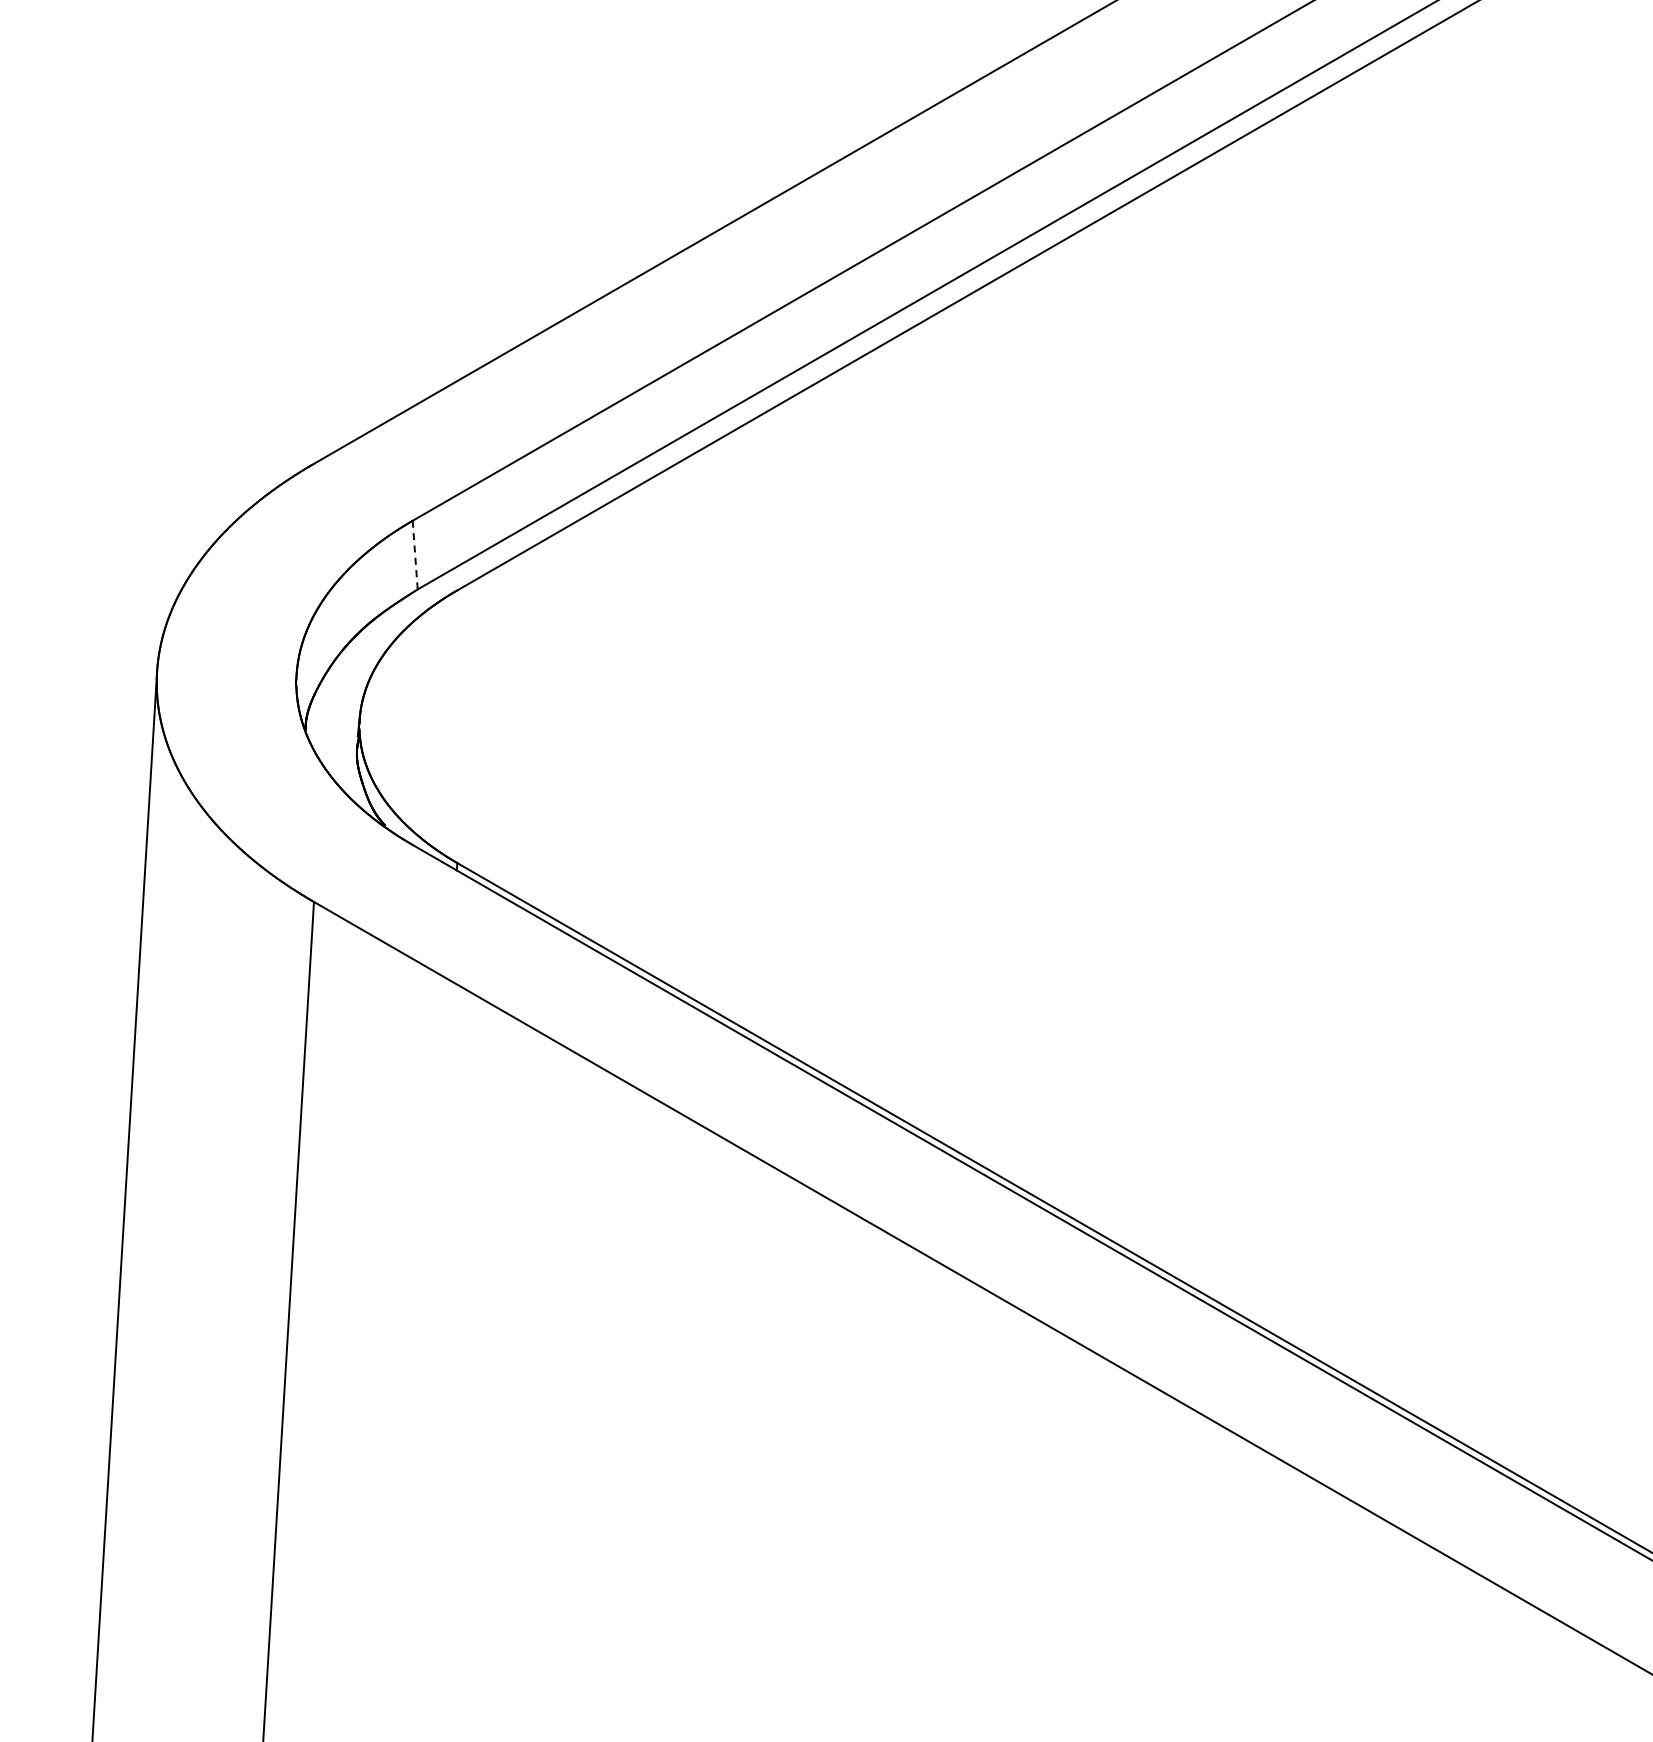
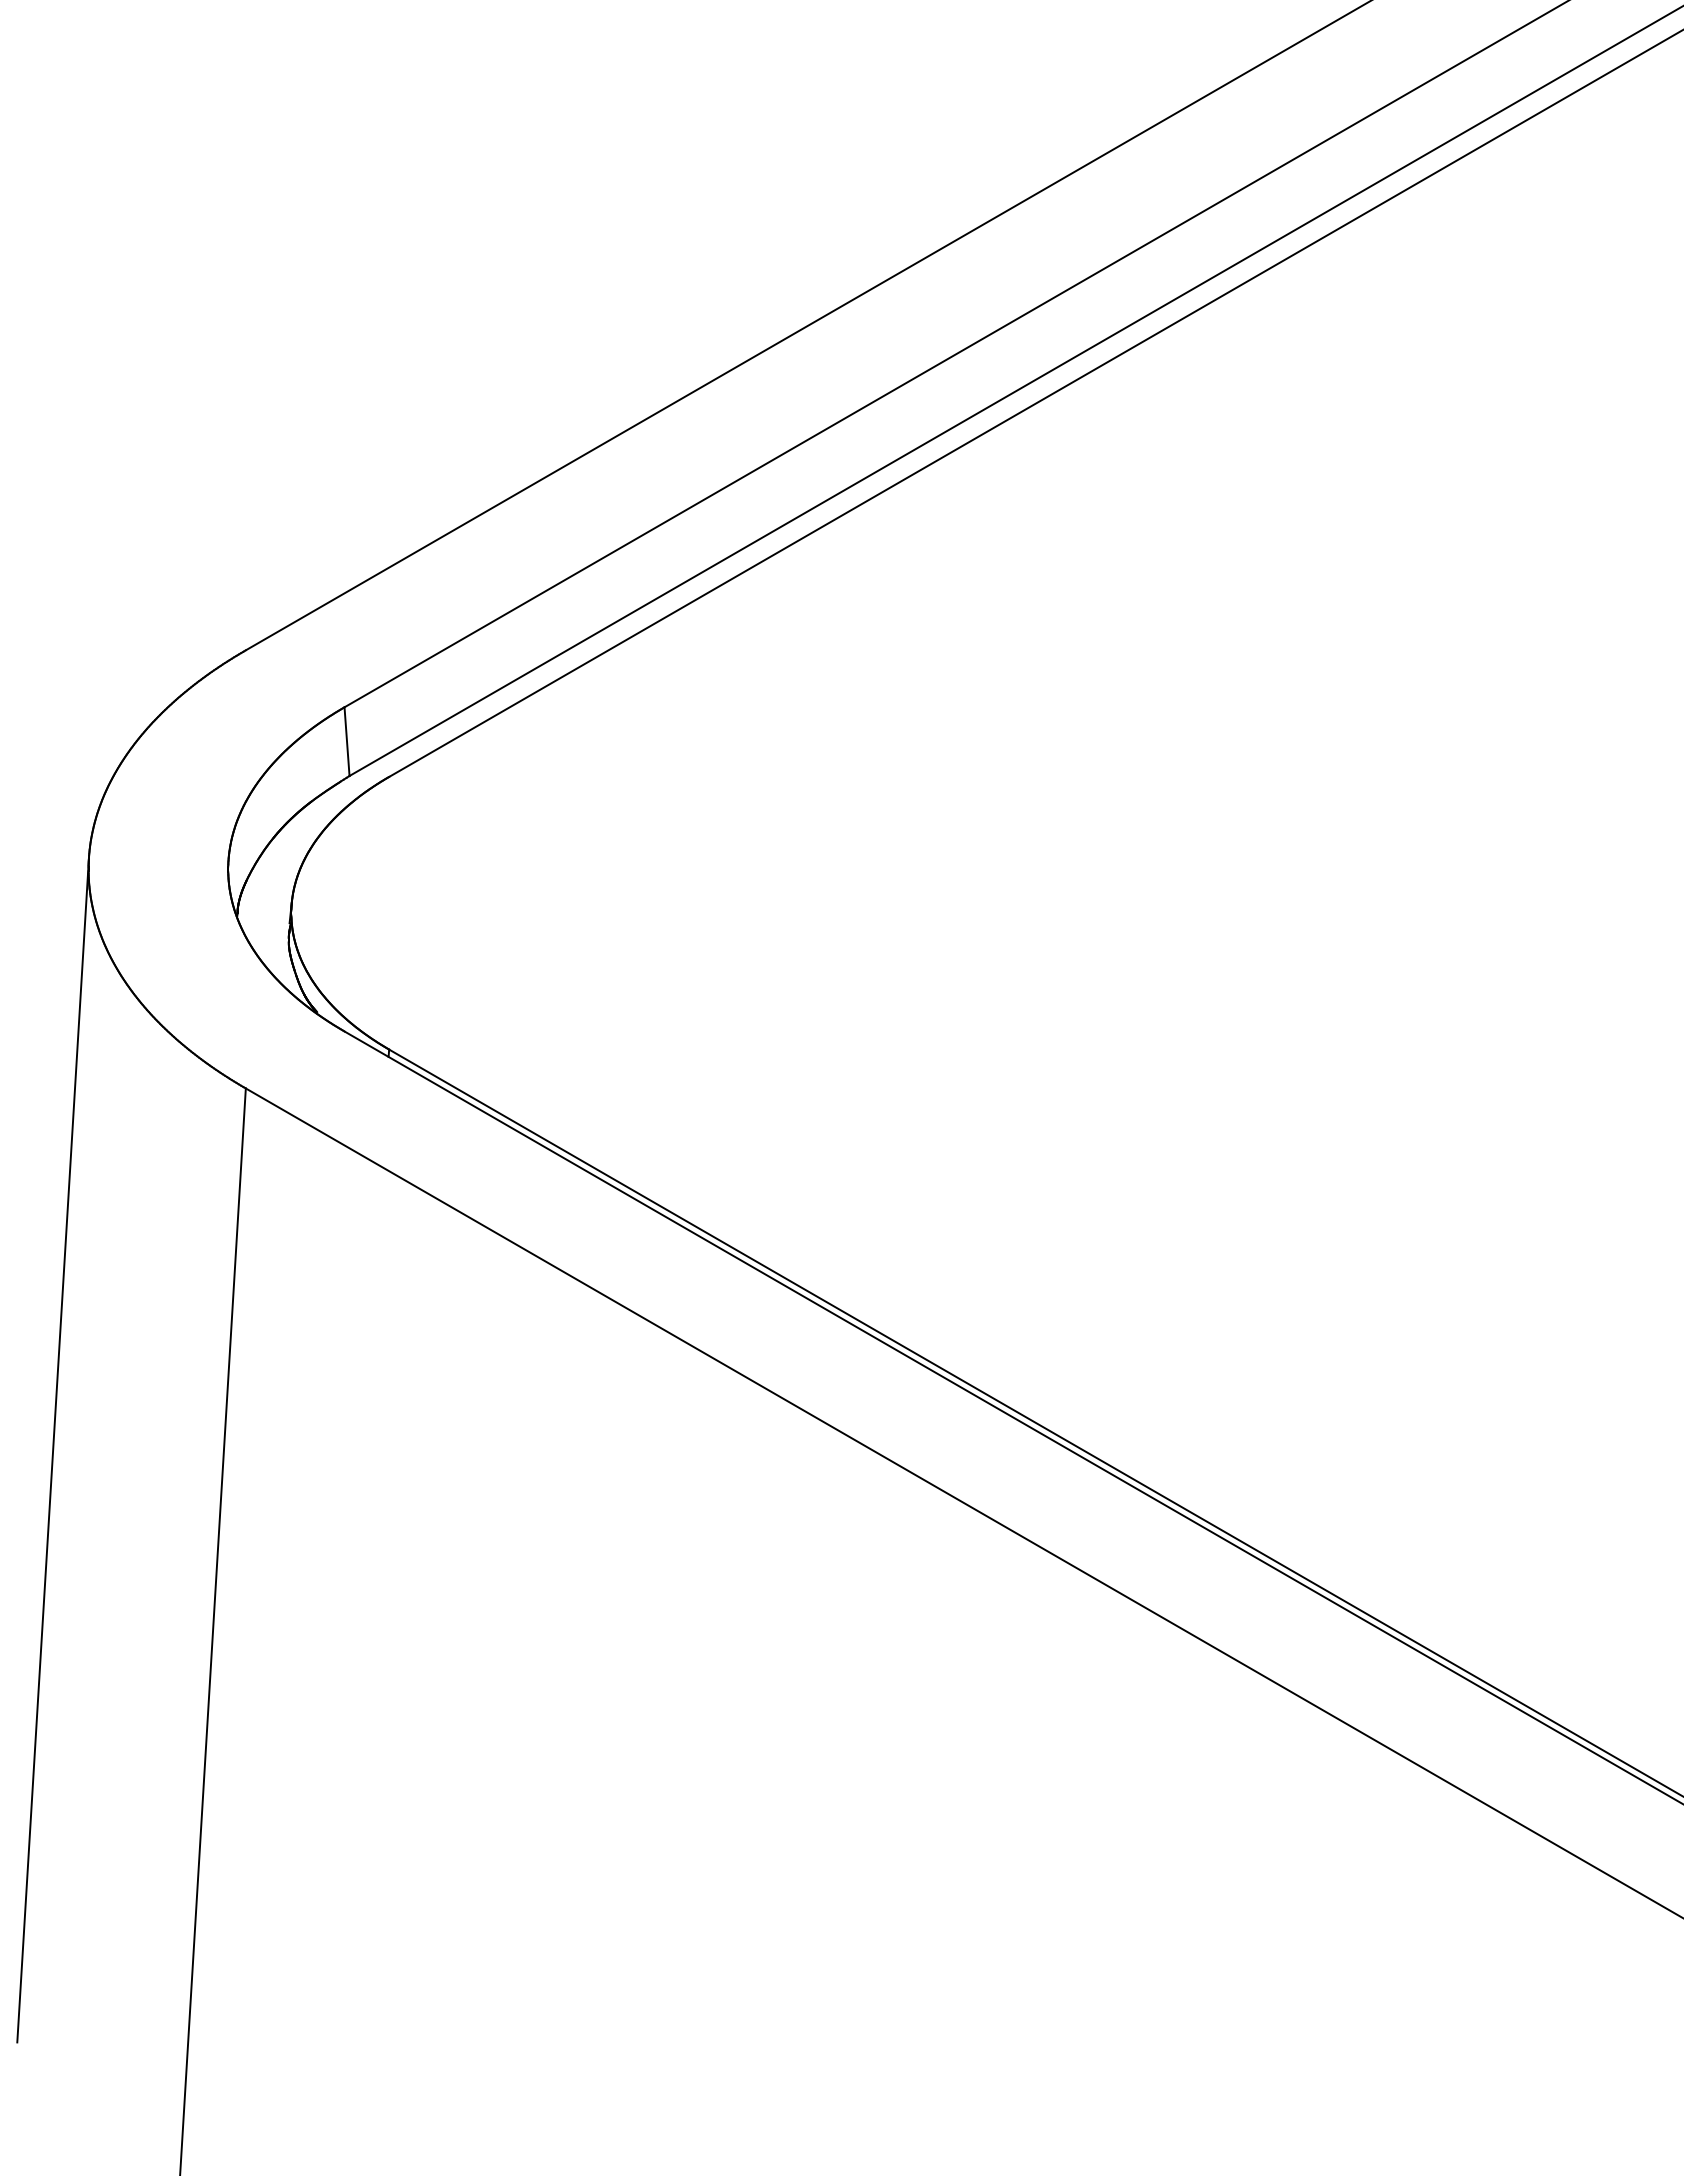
line: (415, 554) -> (347, 741), dashed -> solid

